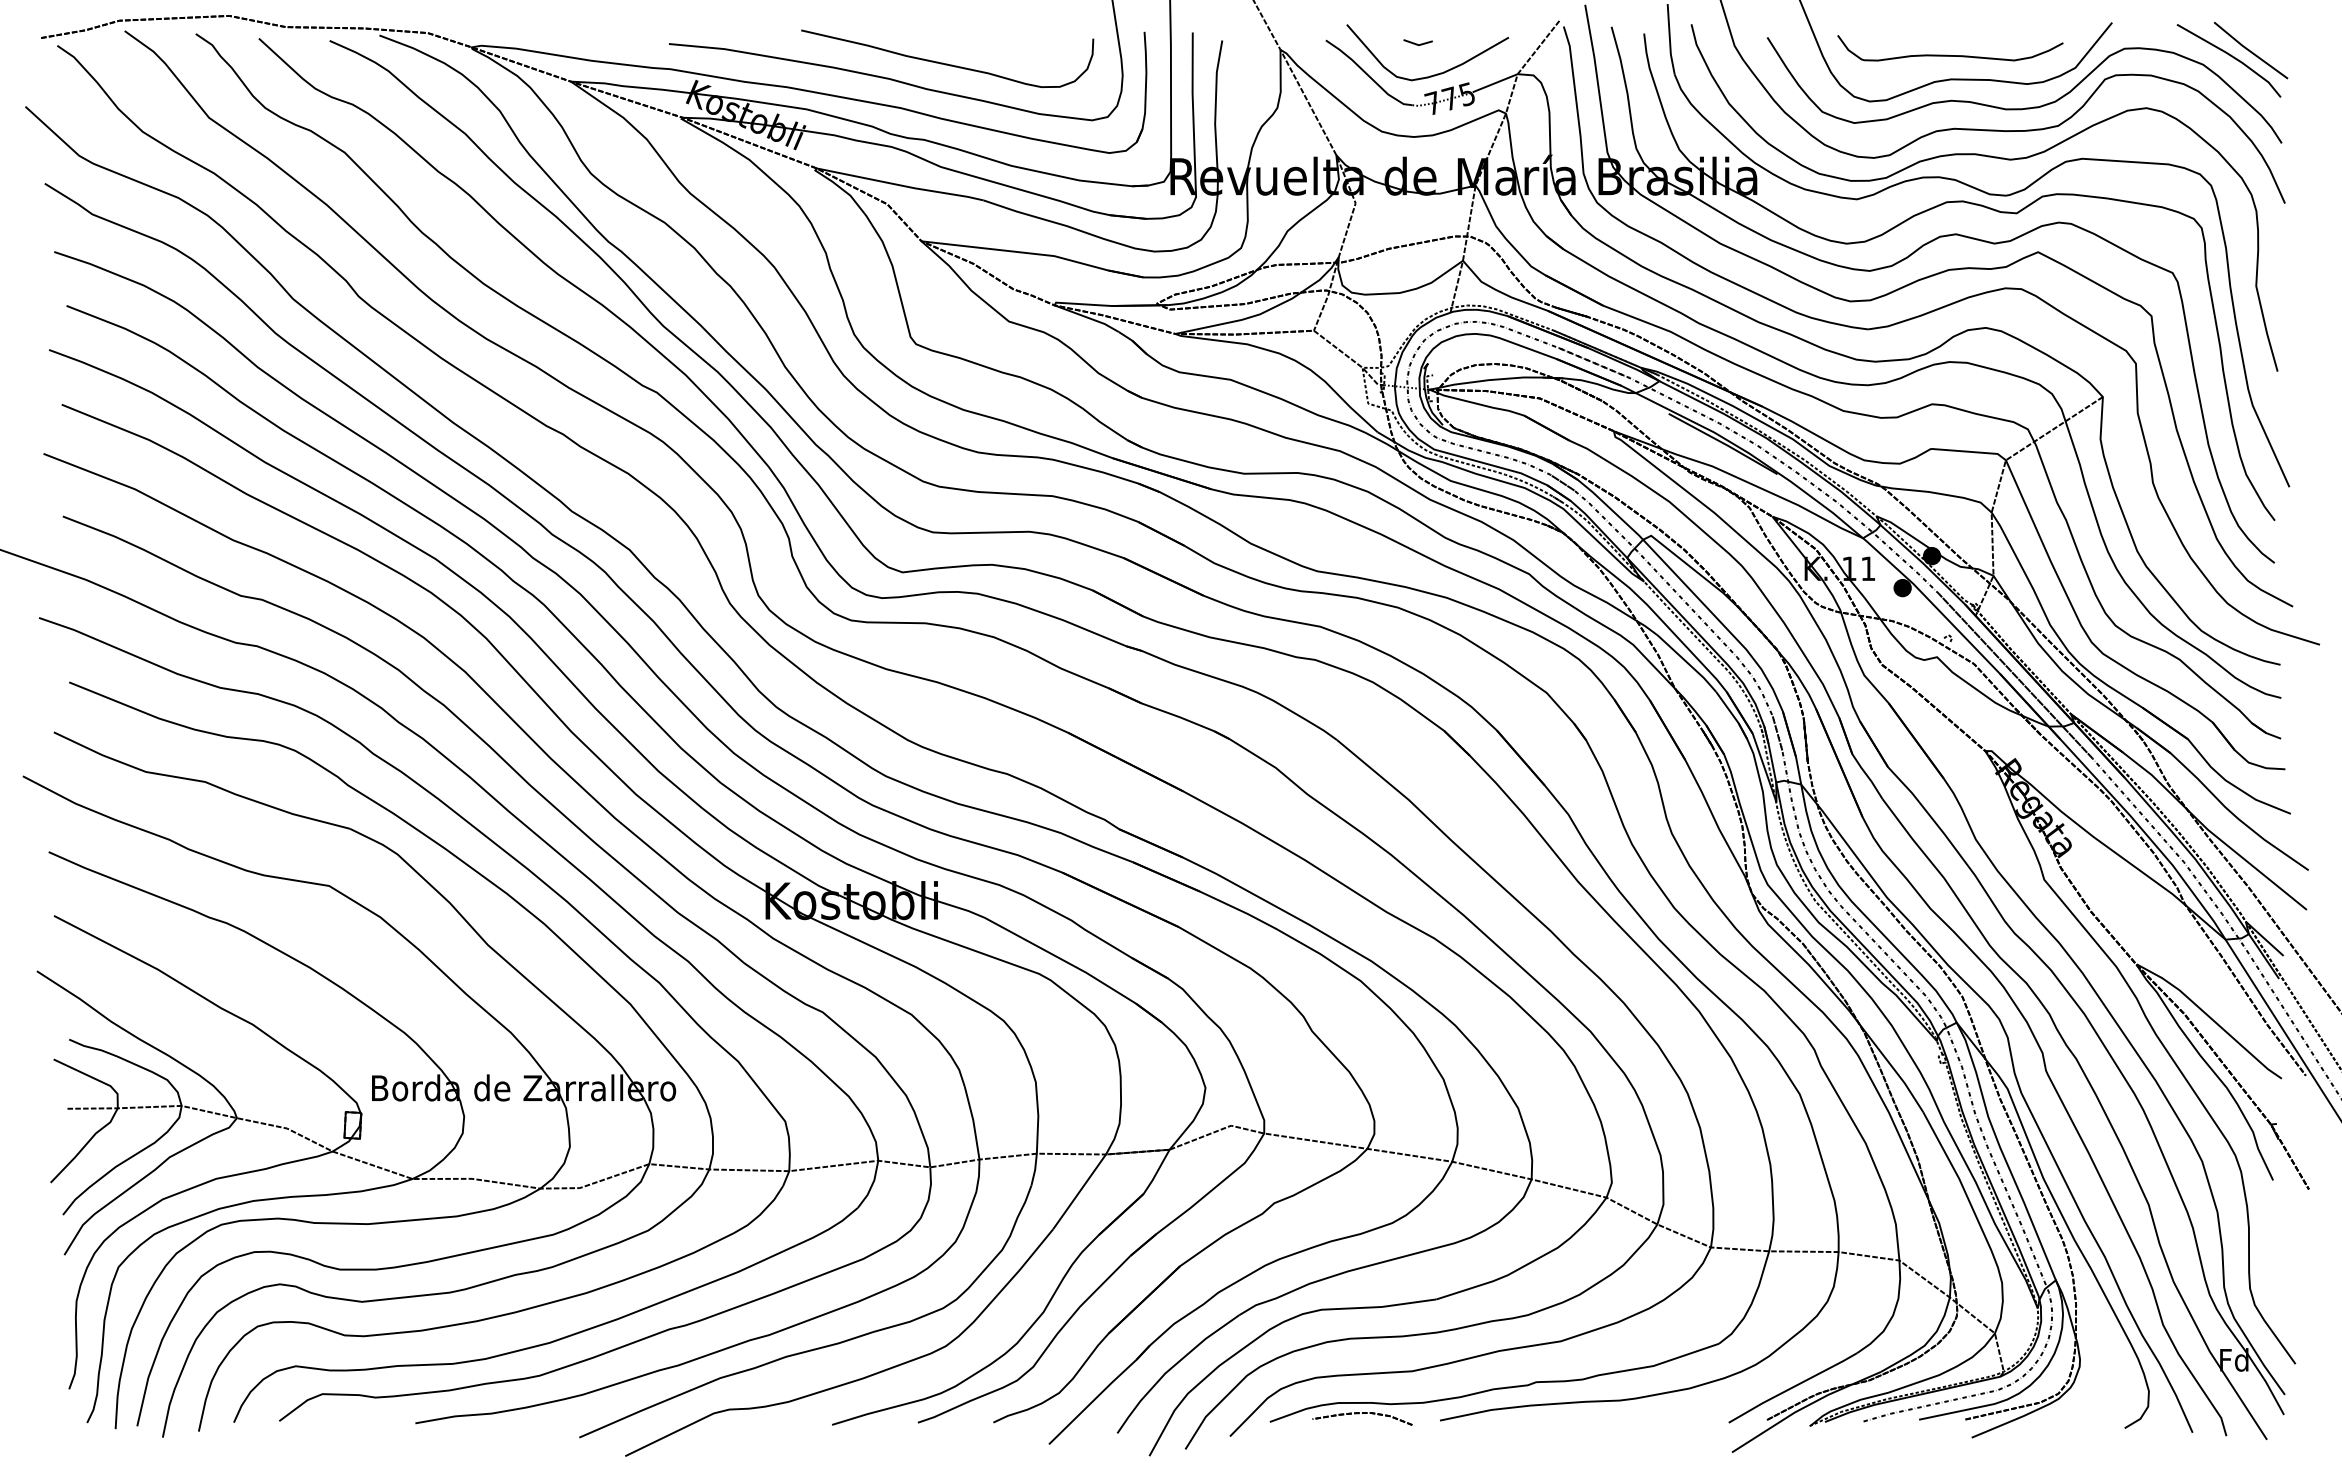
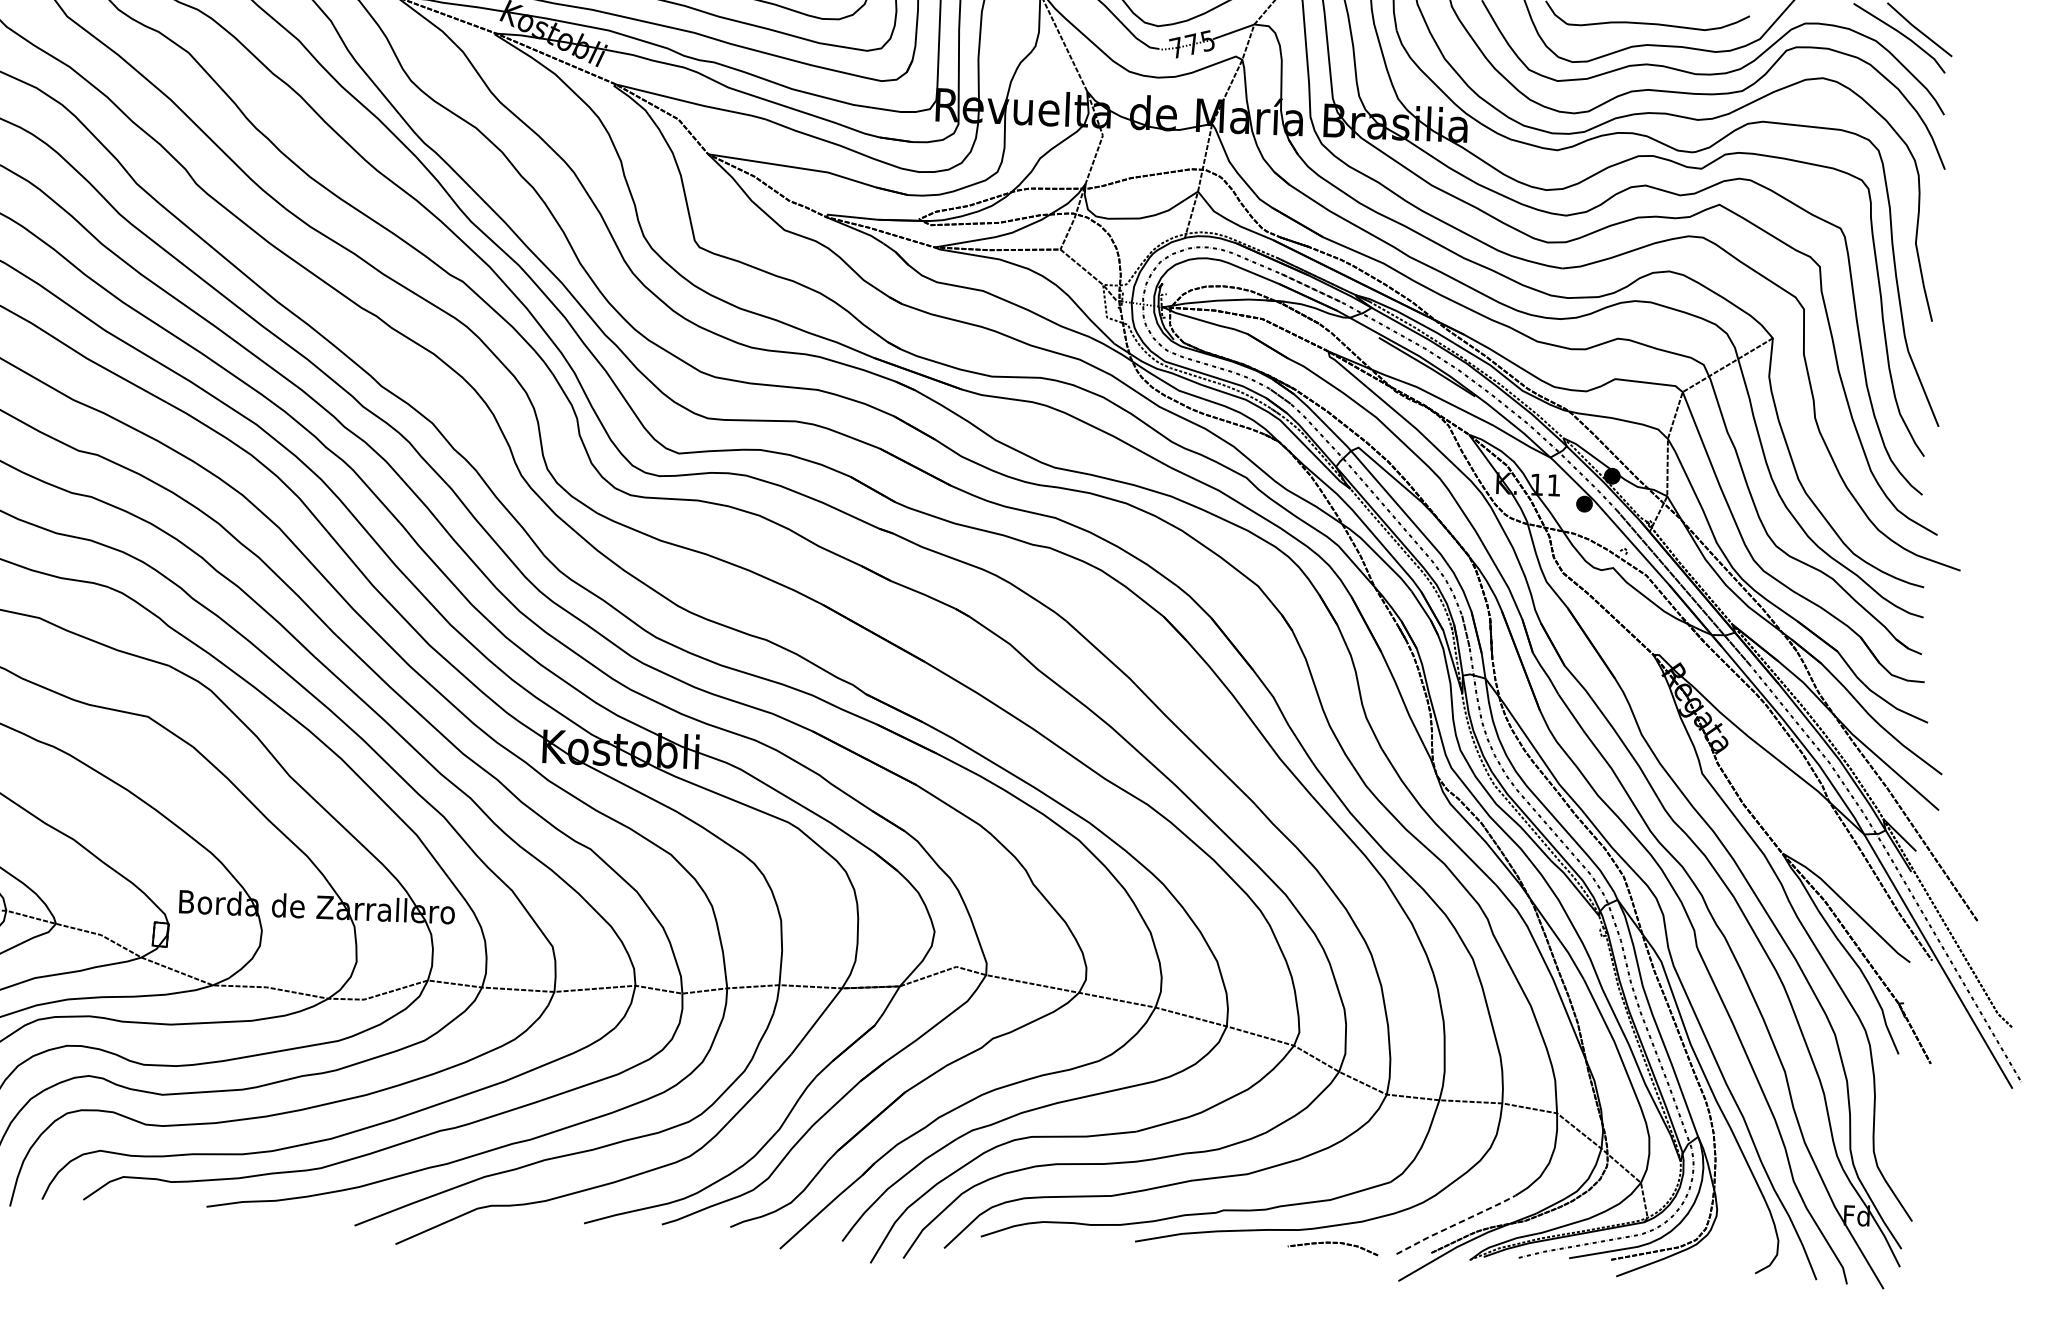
line: (1792, 1387) -> (1455, 1224), solid -> dashed
part: (1362, 1418) -> (1333, 1247), moved

